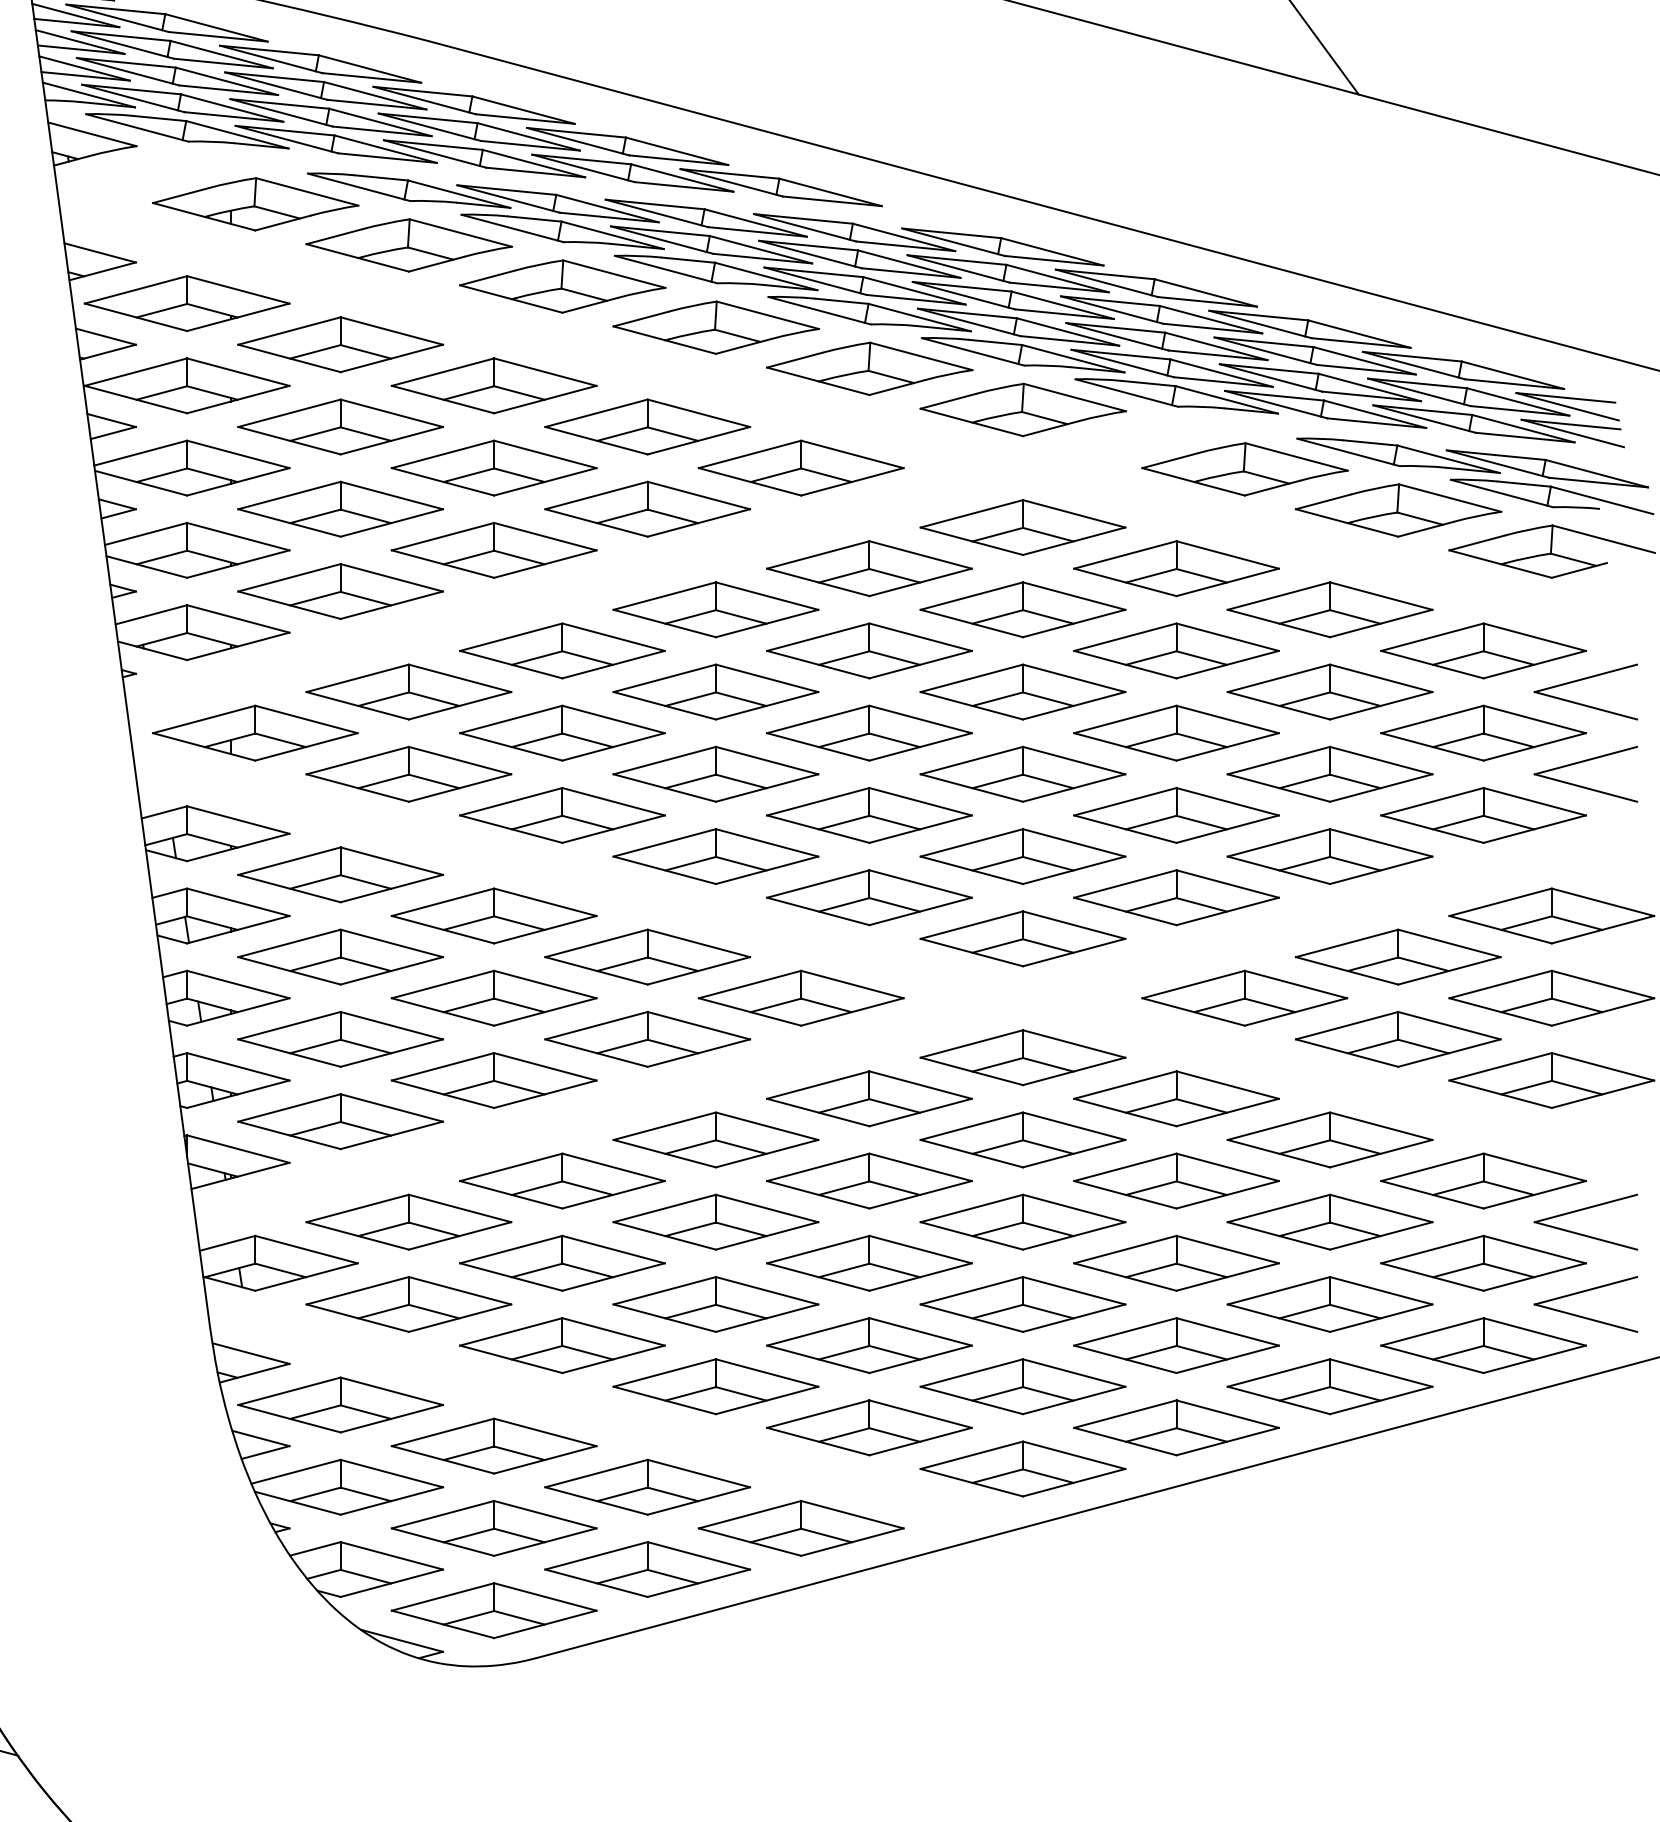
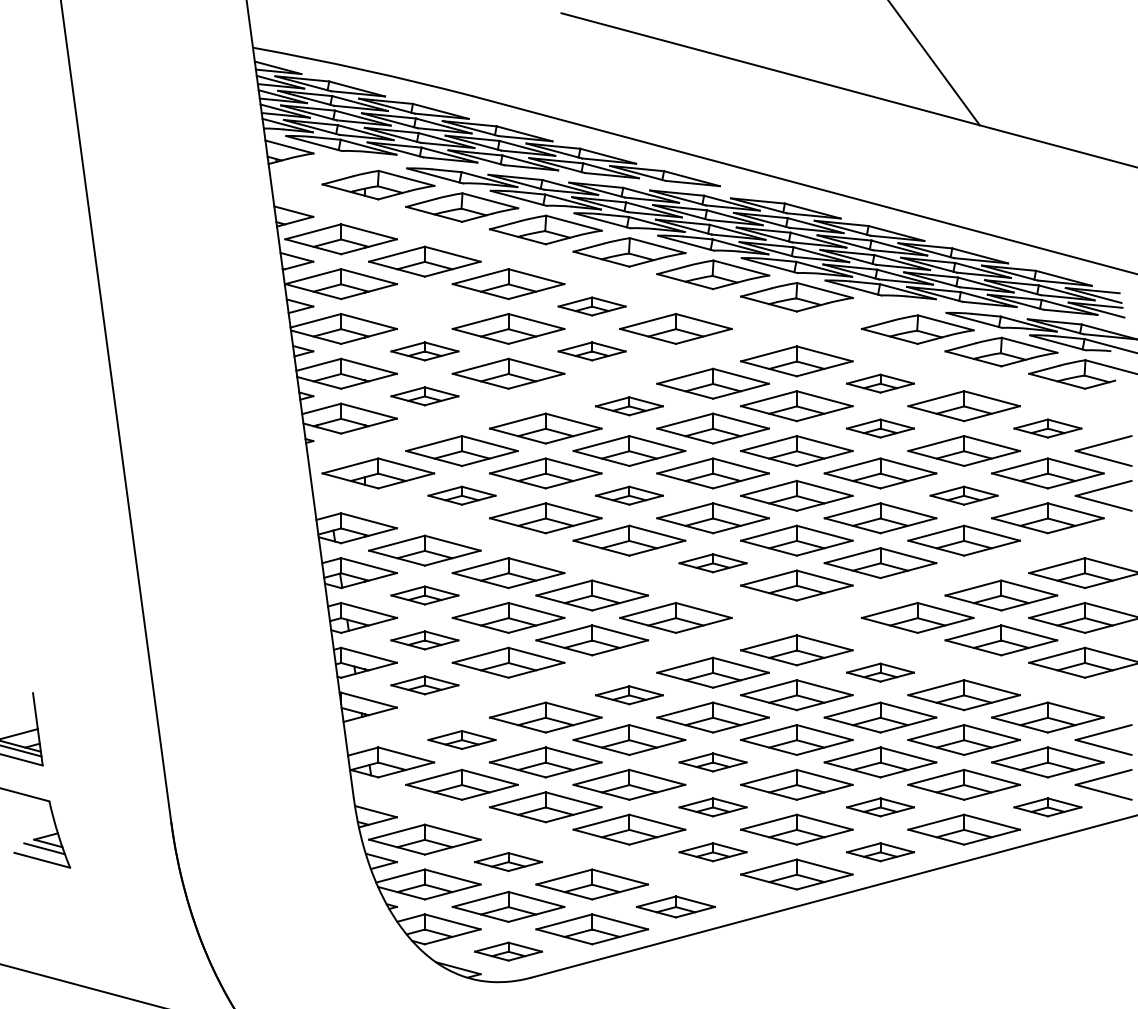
part: (339, 426) -> (424, 306), removed
part: (646, 426) -> (591, 306), size x0.6
part: (339, 509) -> (424, 351), size x0.6
part: (646, 509) -> (591, 351), size x0.6
part: (1176, 568) -> (880, 383), size x0.6
part: (339, 592) -> (424, 396), size x0.6
part: (716, 610) -> (629, 406), size x0.6
part: (1176, 650) -> (880, 428), size x0.6
part: (1482, 650) -> (1047, 428), size x0.6
part: (407, 773) -> (461, 495), size x0.6
part: (716, 773) -> (629, 495), size x0.6
part: (1328, 773) -> (963, 495), size x0.6
part: (868, 898) -> (712, 563), size x0.6
part: (339, 957) -> (424, 595), size x0.6
part: (339, 1039) -> (424, 640), size x0.6
part: (1176, 1098) -> (880, 672), size x0.6
part: (339, 1122) -> (424, 685), size x0.6
part: (716, 1140) -> (629, 695), size x0.6
part: (407, 1221) -> (461, 739), size x0.6
part: (868, 1263) -> (712, 762), size x0.6
part: (868, 1345) -> (712, 807), size x0.6
part: (1176, 1345) -> (880, 807), size x0.6
part: (1482, 1345) -> (1047, 807), size x0.6
part: (868, 1428) -> (712, 852), size x0.6
part: (1176, 1428) -> (880, 852), size x0.6
part: (494, 1445) -> (508, 861), size x0.6
part: (800, 1527) -> (675, 906), size x0.7
part: (494, 1610) -> (508, 951), size x0.6

